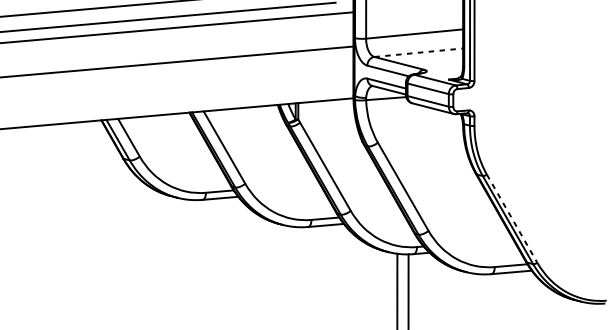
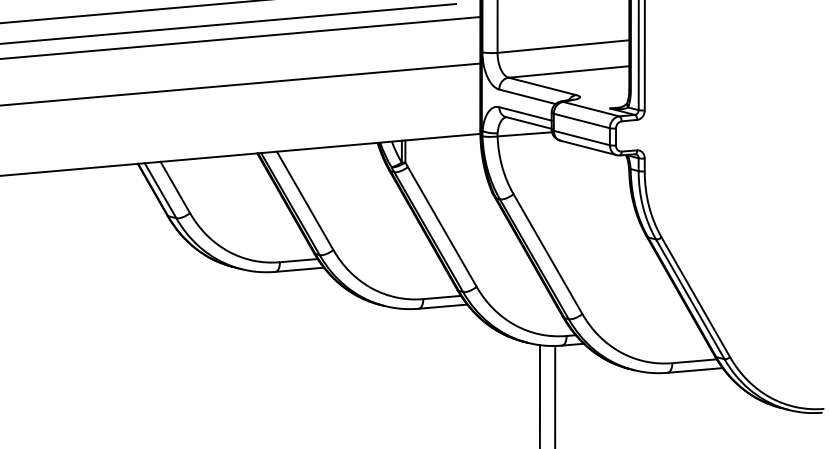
line: (419, 52) -> (569, 71), dashed -> solid
line: (511, 218) -> (695, 297), dashed -> solid

